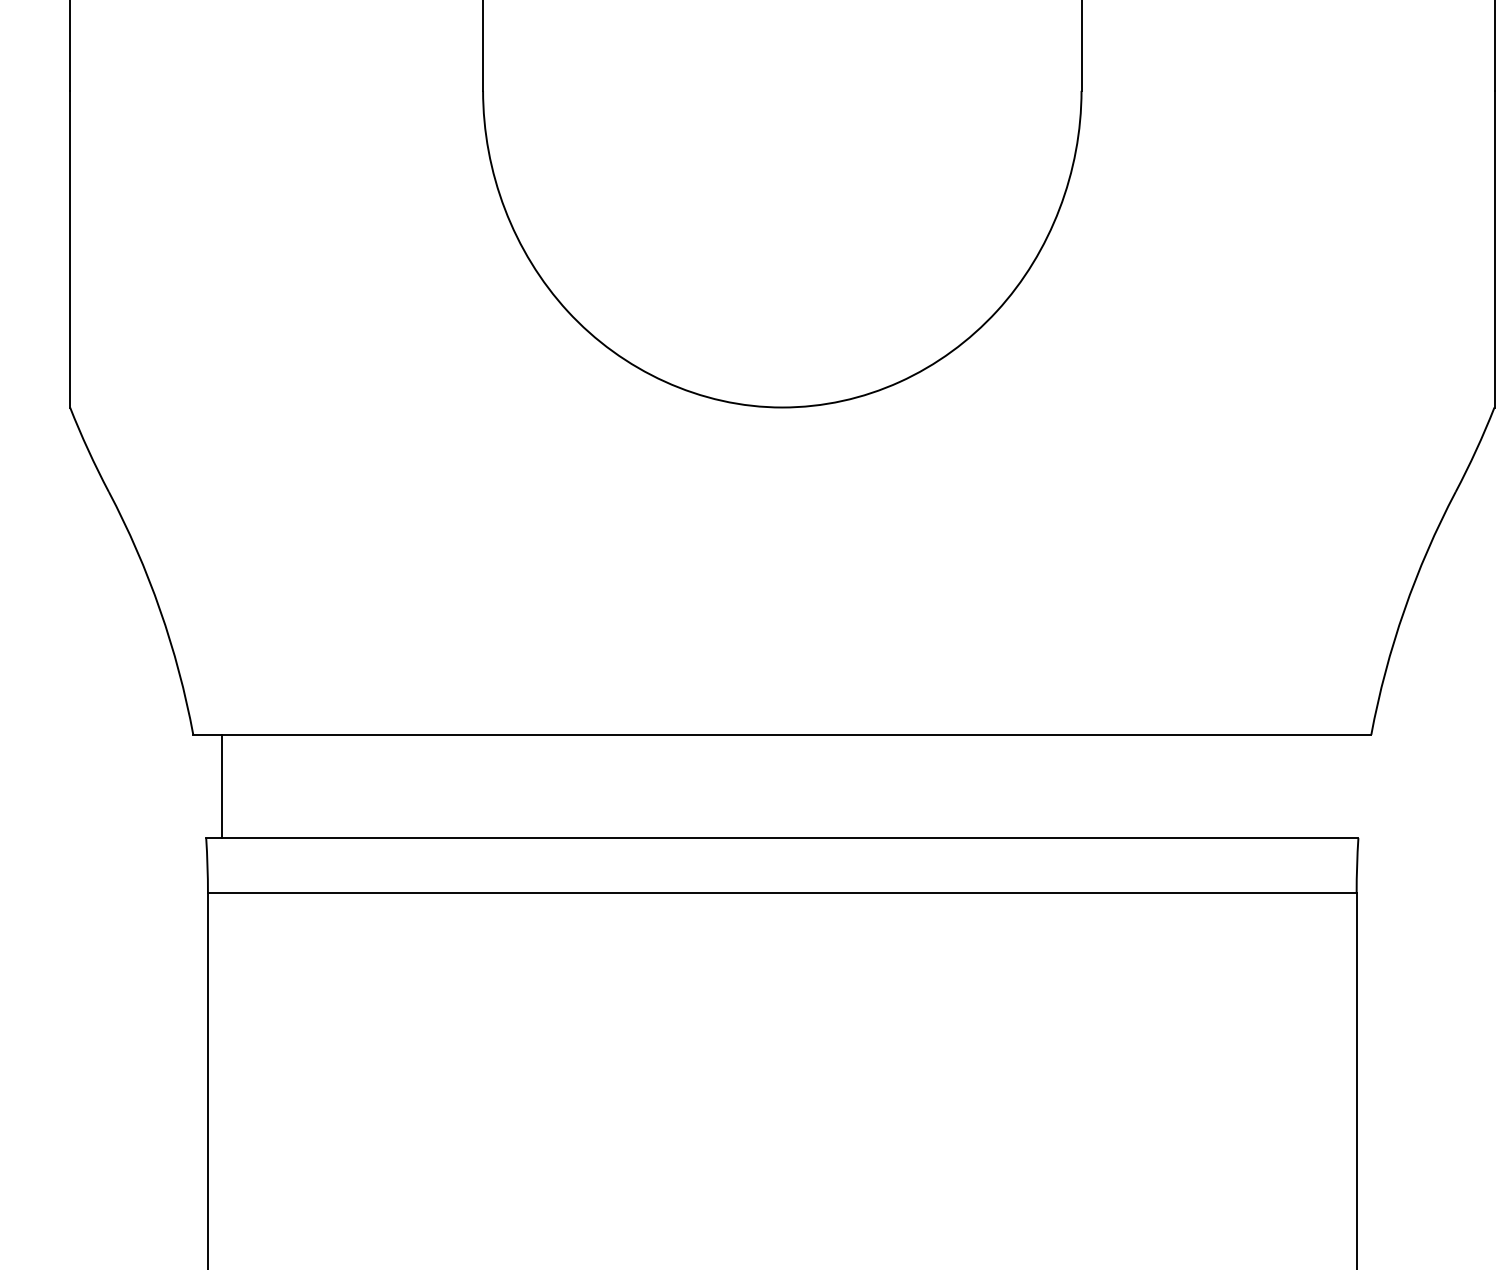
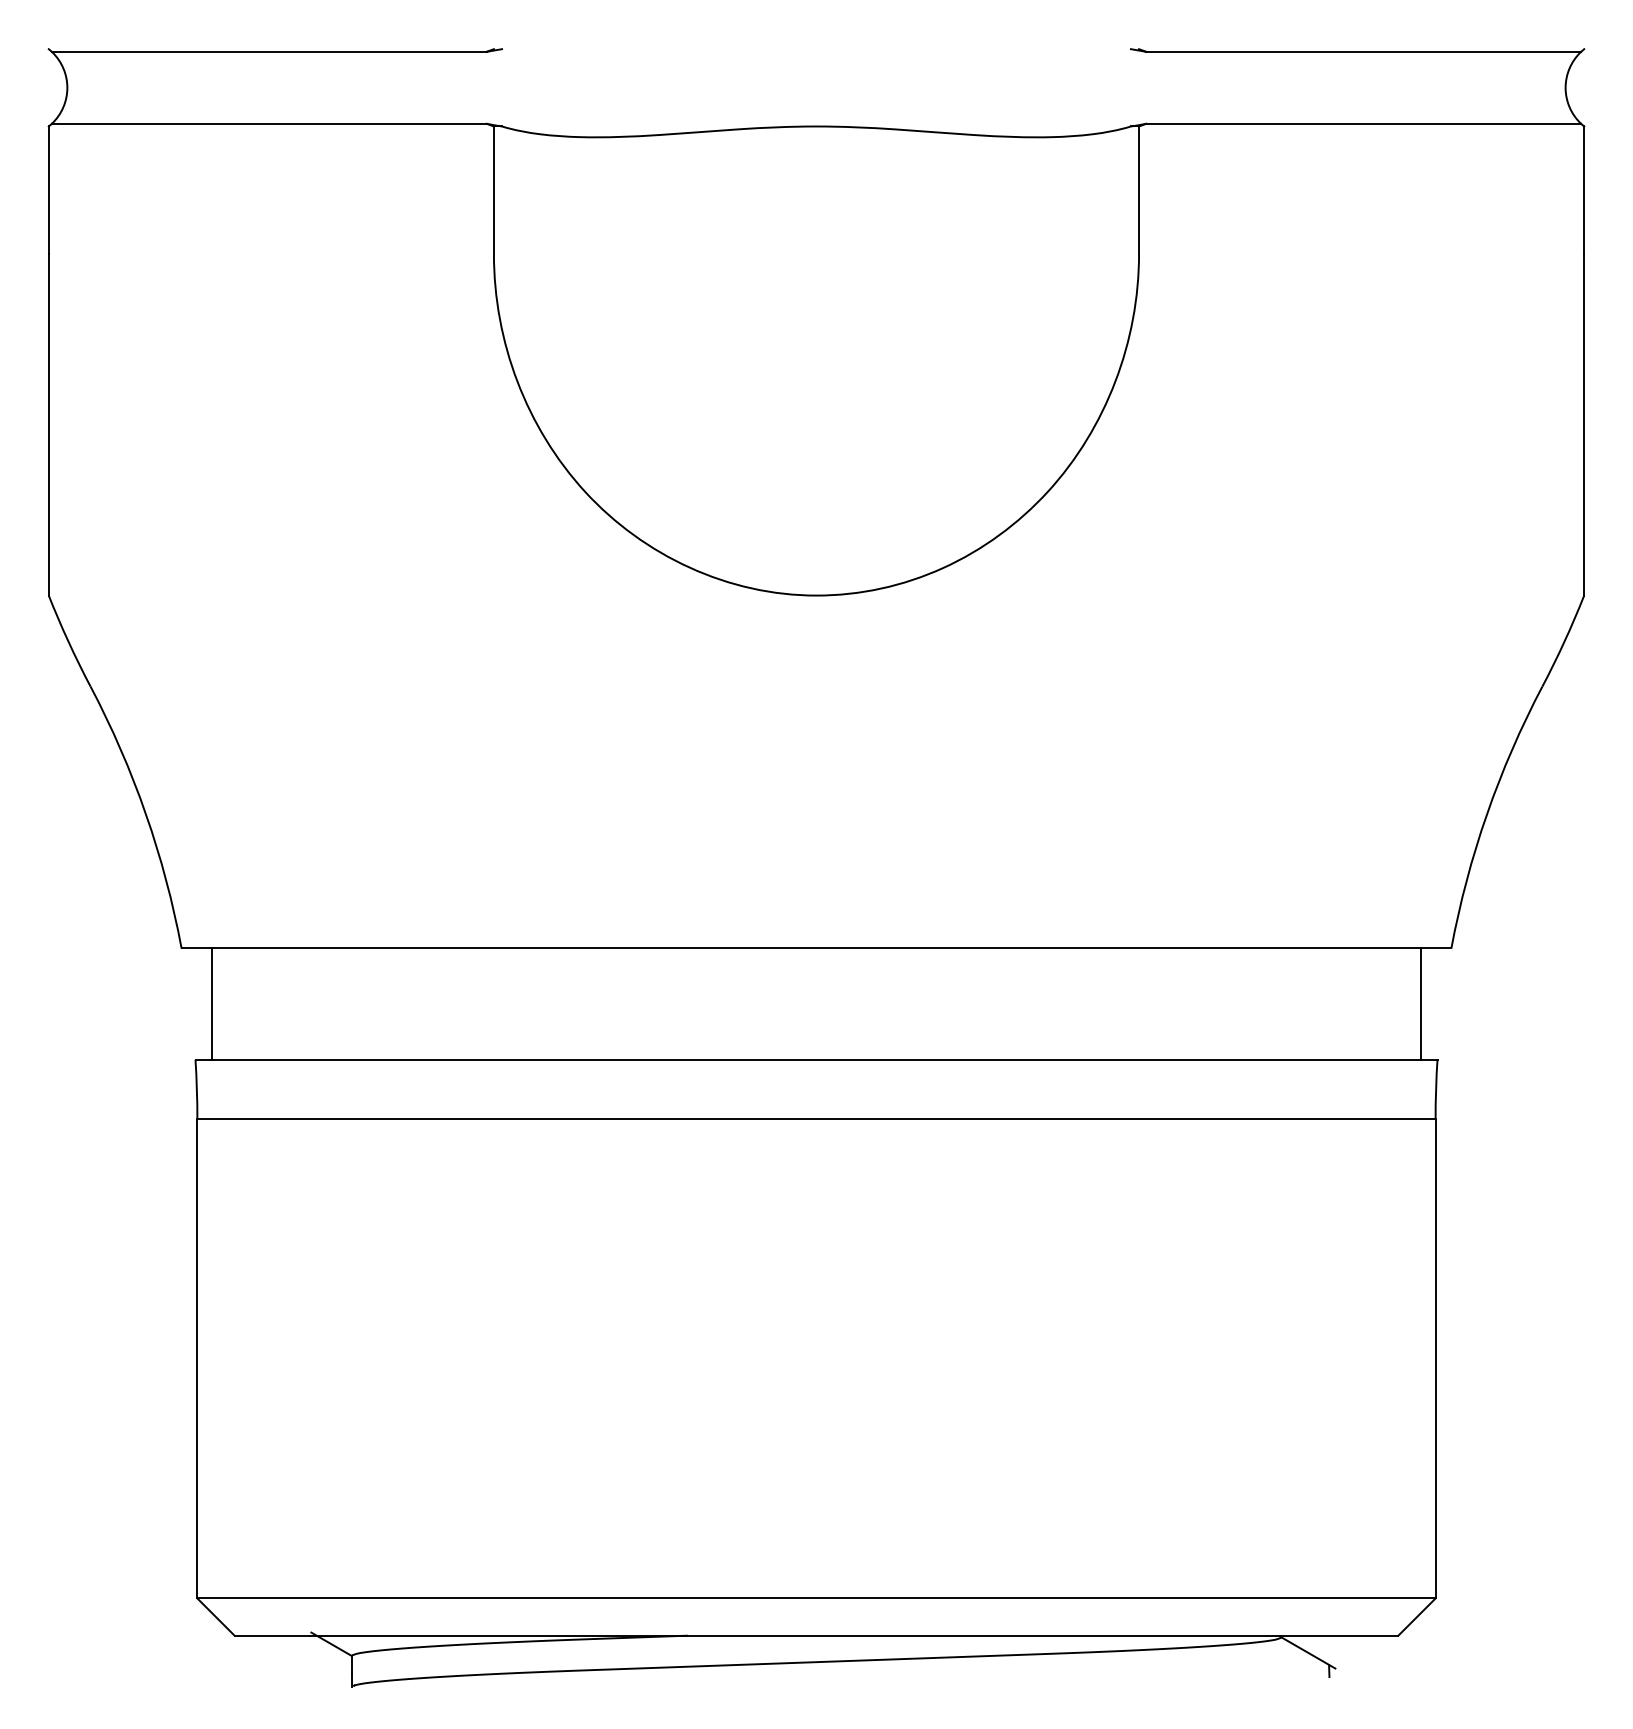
line: (1342, 785) -> (1420, 1003), added

